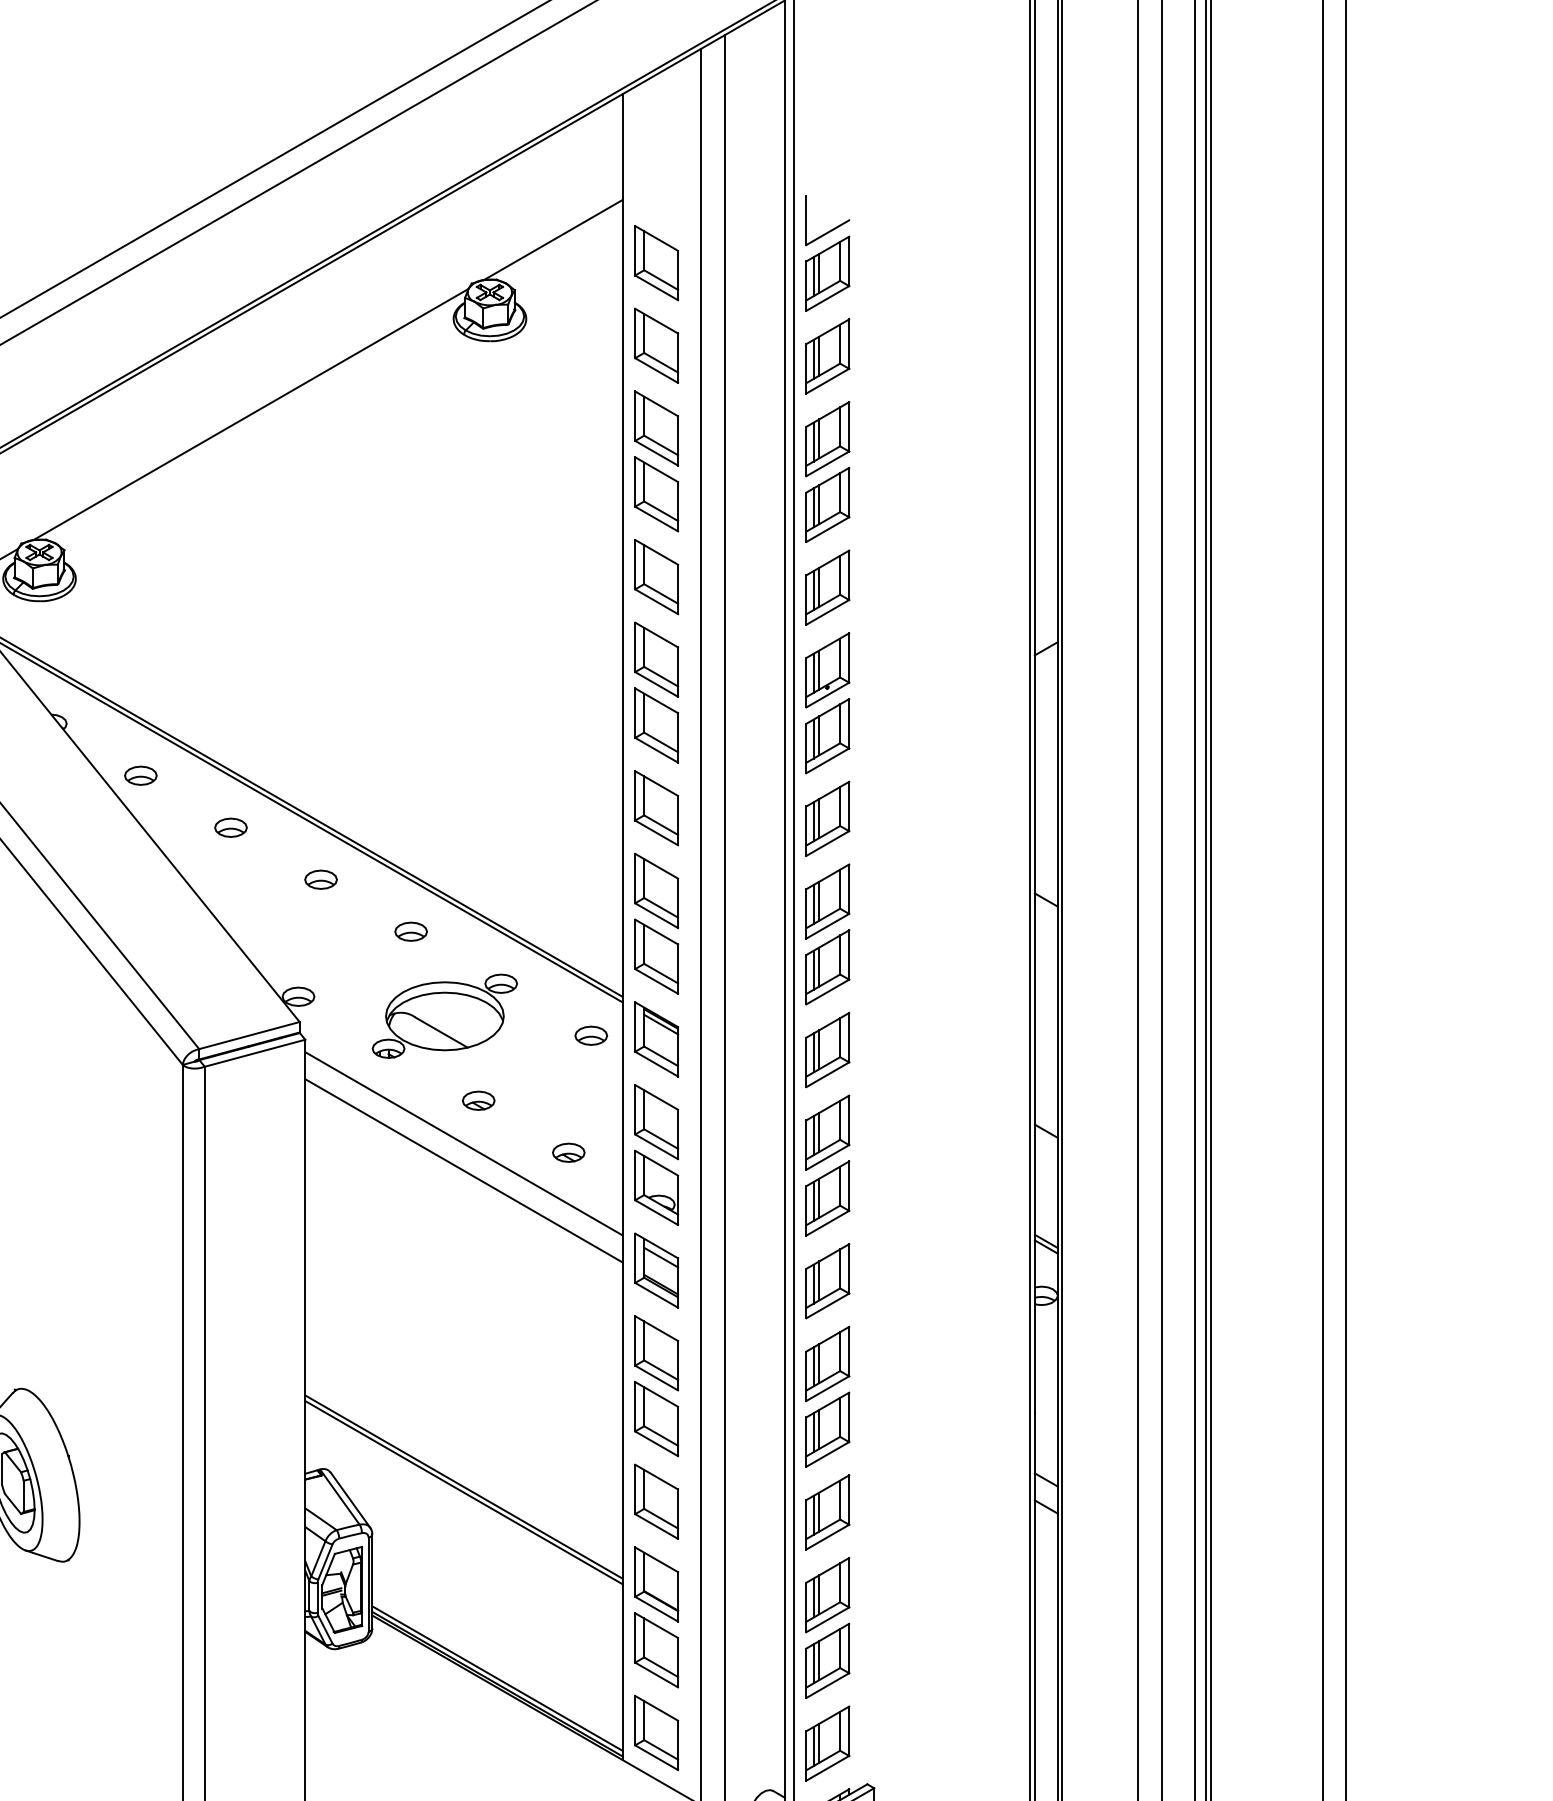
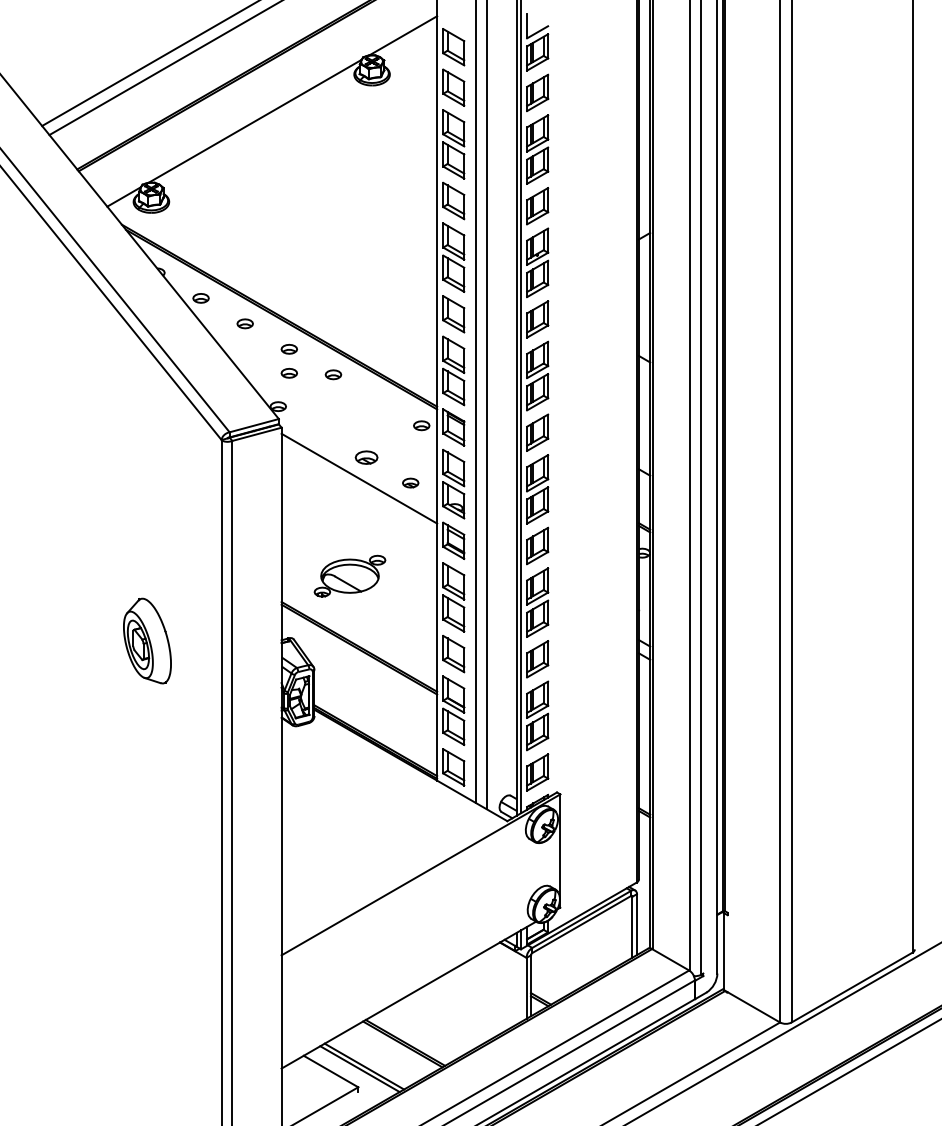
part: (319, 929) -> (288, 373), added
part: (443, 1014) -> (349, 575), moved
part: (478, 1100) -> (366, 457), size x1.4
line: (464, 1169) -> (359, 491), removed

